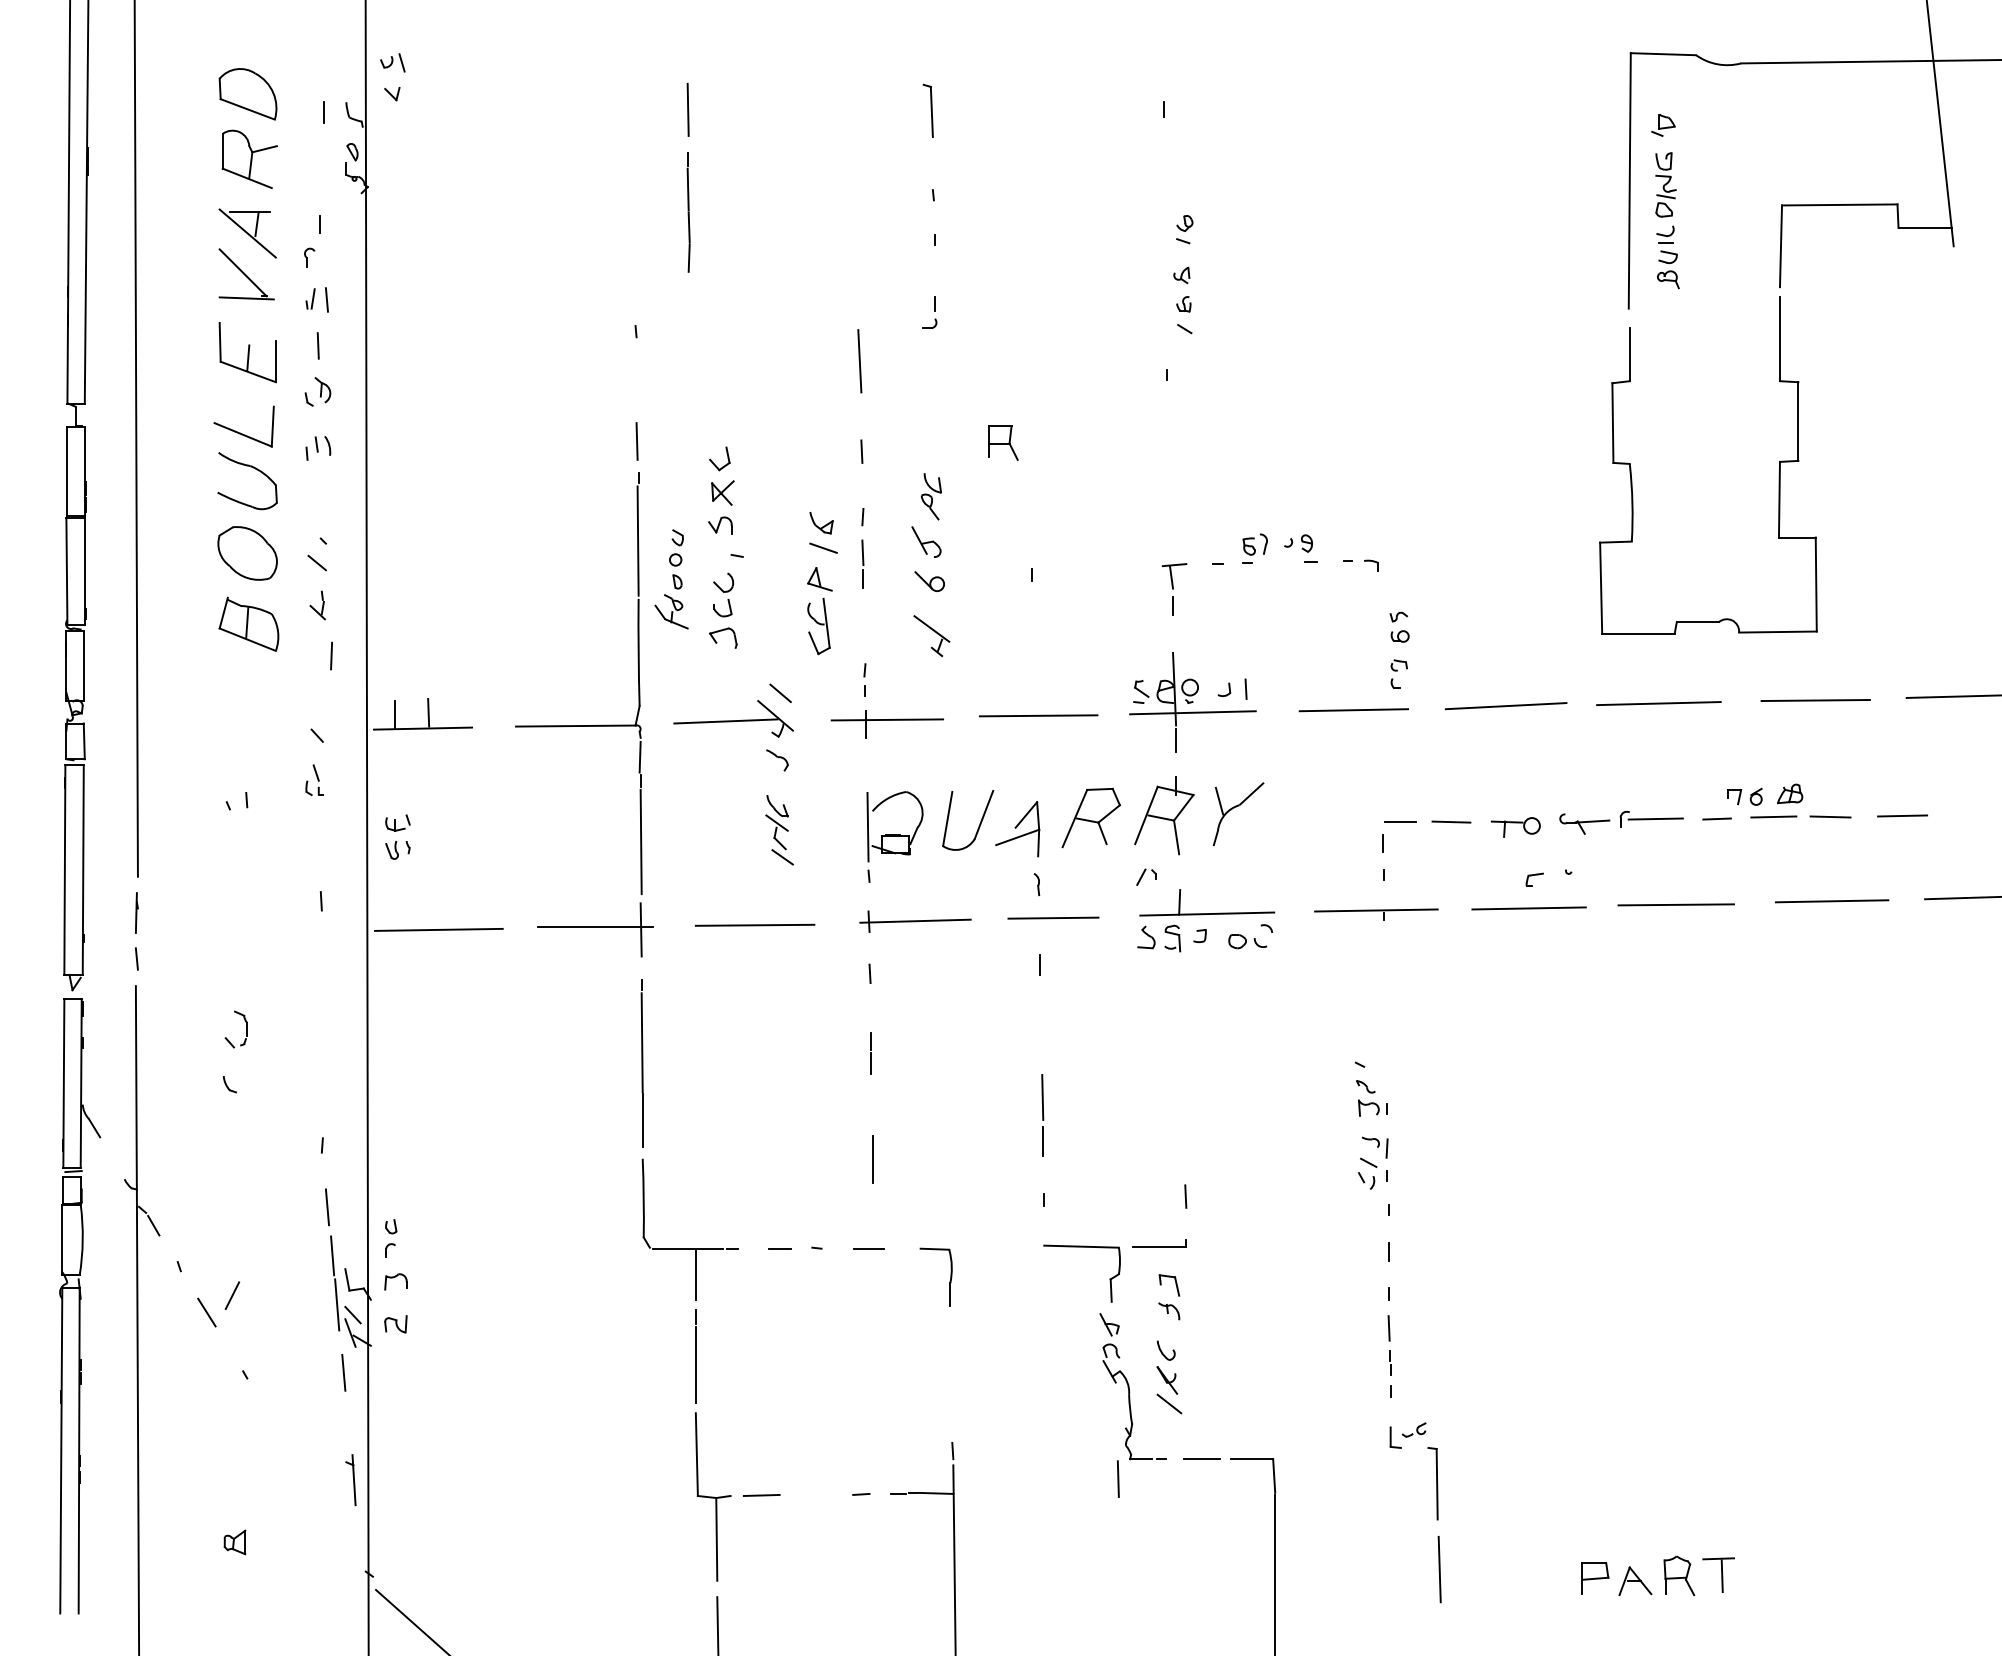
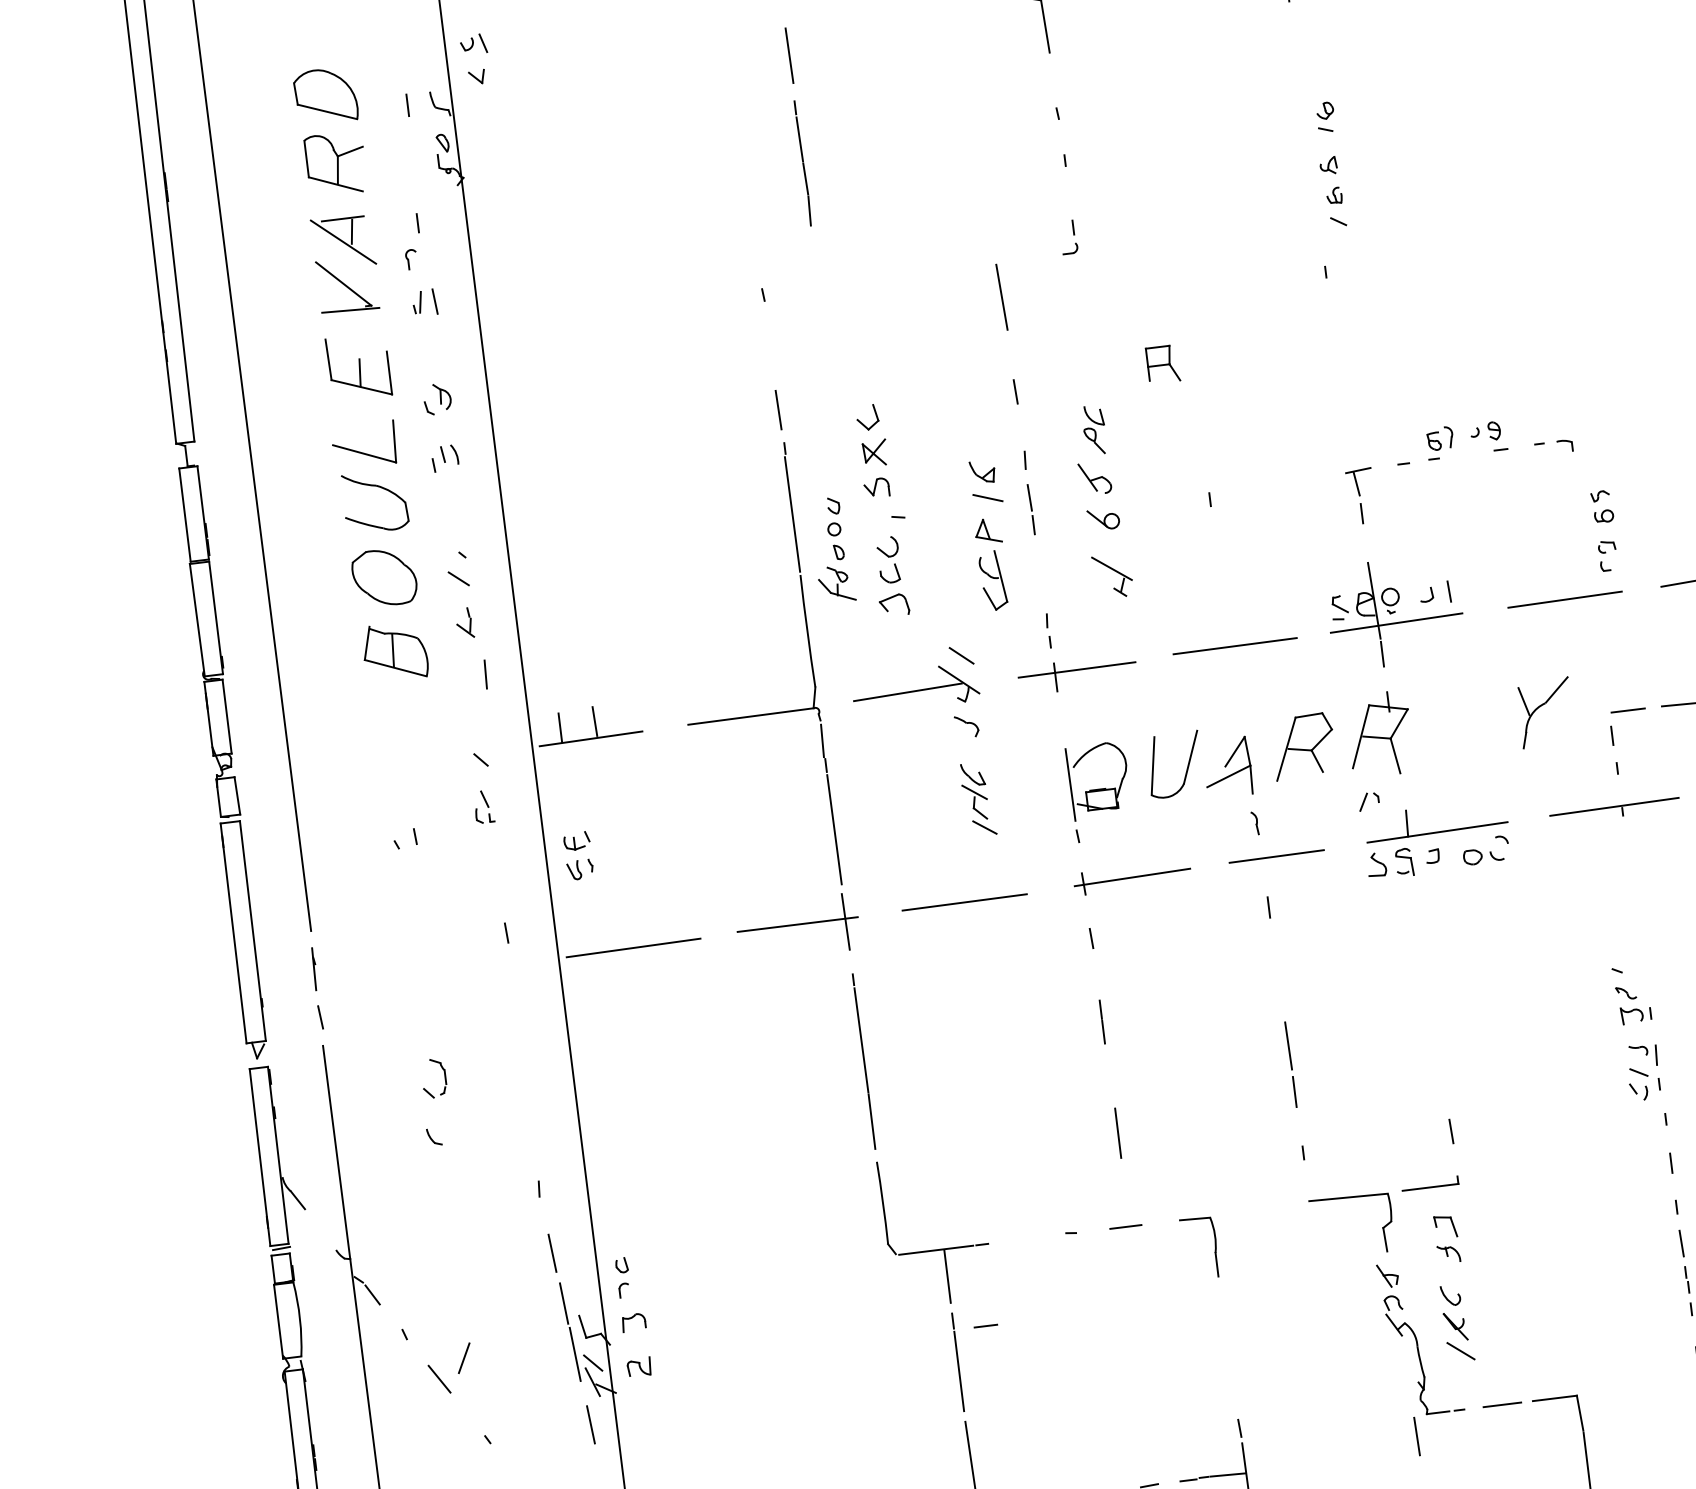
line: (317, 345) -> (431, 350), removed
part: (1234, 808) -> (1540, 707), moved
line: (779, 1248) -> (985, 1326), moved

